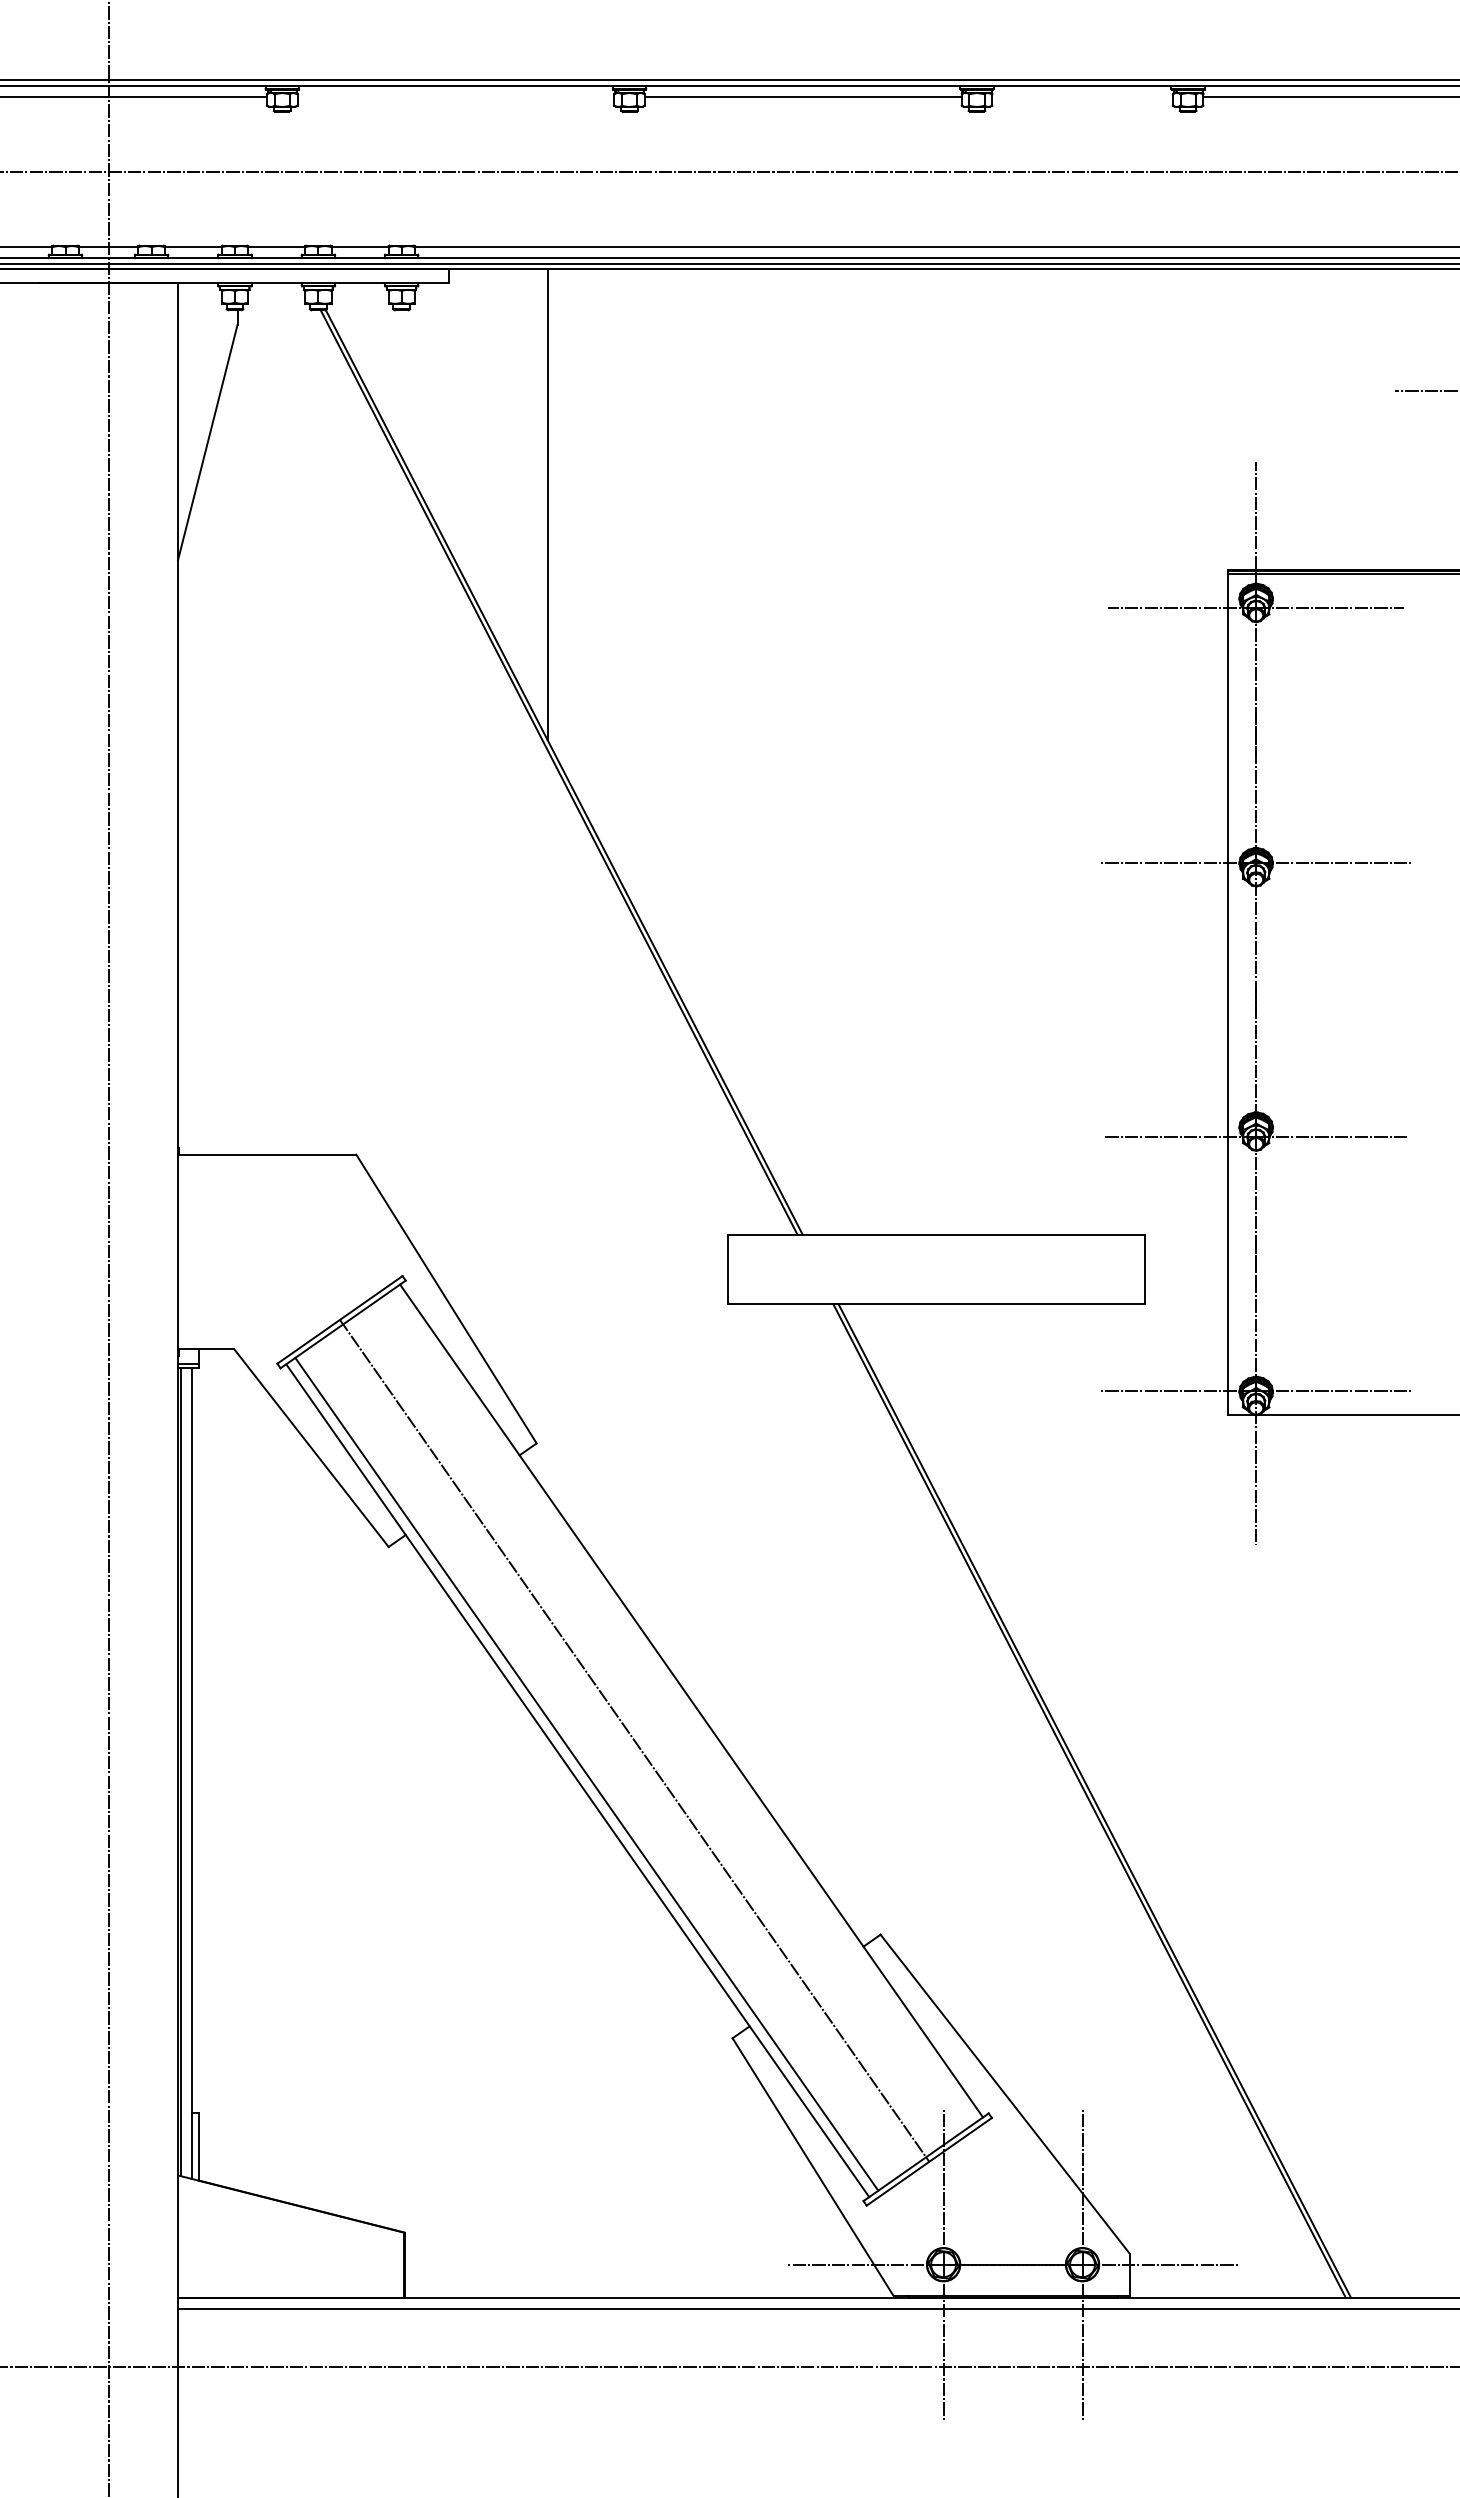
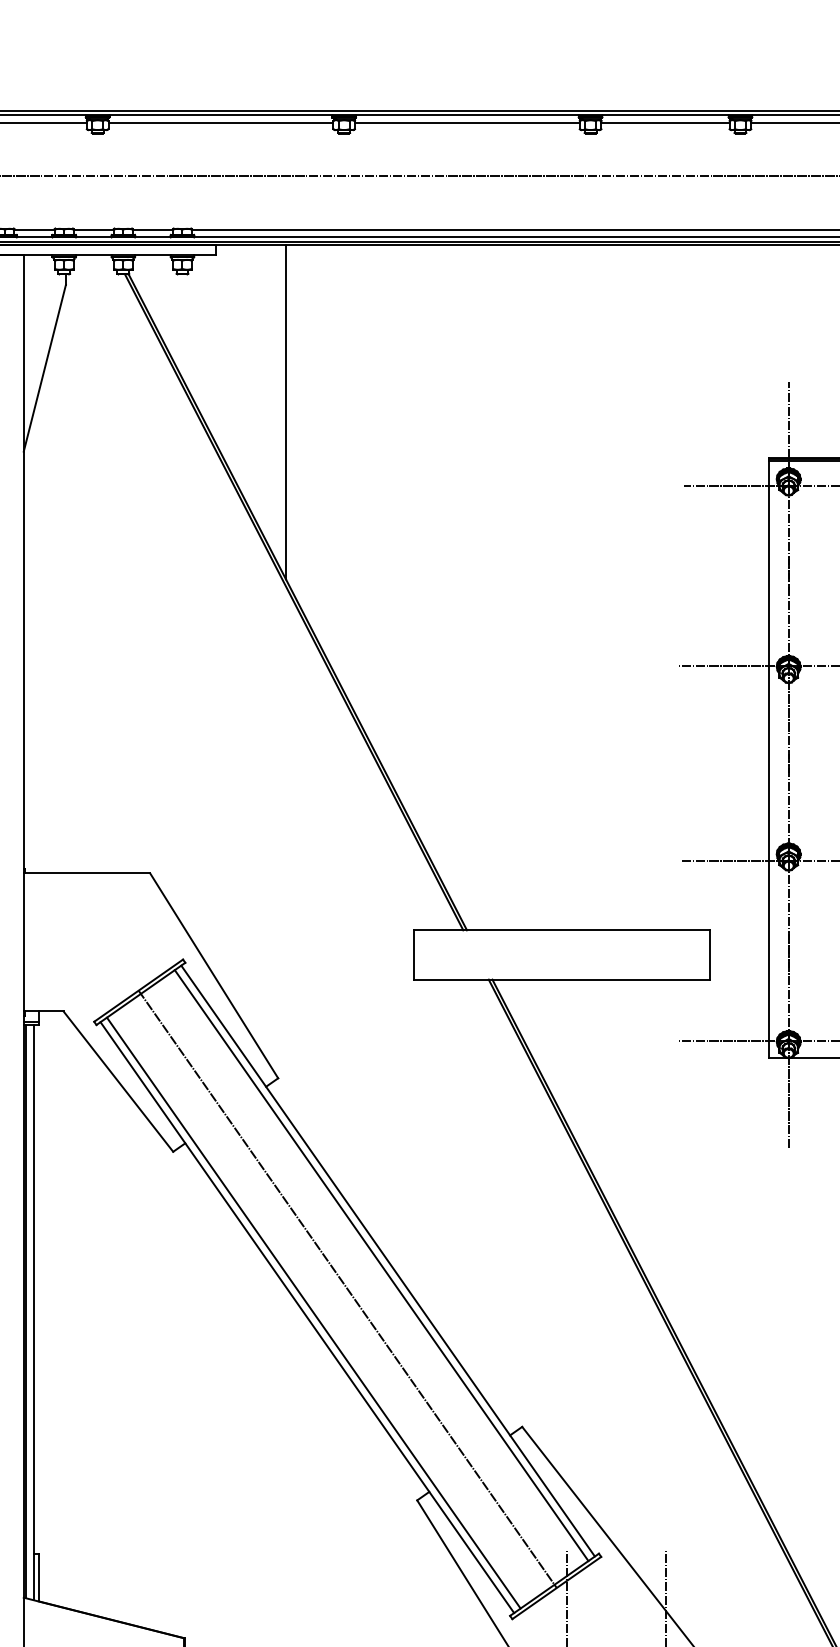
line: (455, 97) -> (220, 123), added
line: (1082, 97) -> (665, 123), added
line: (681, 1706) -> (380, 1264), added

